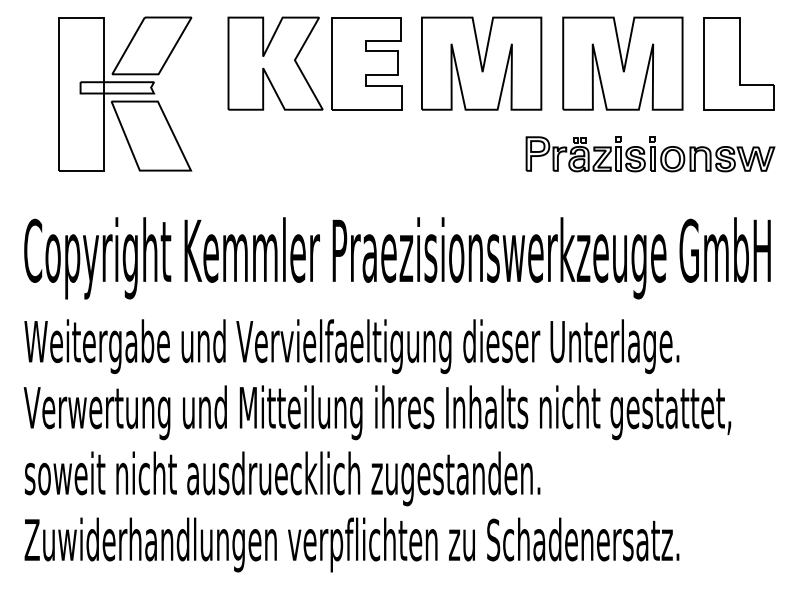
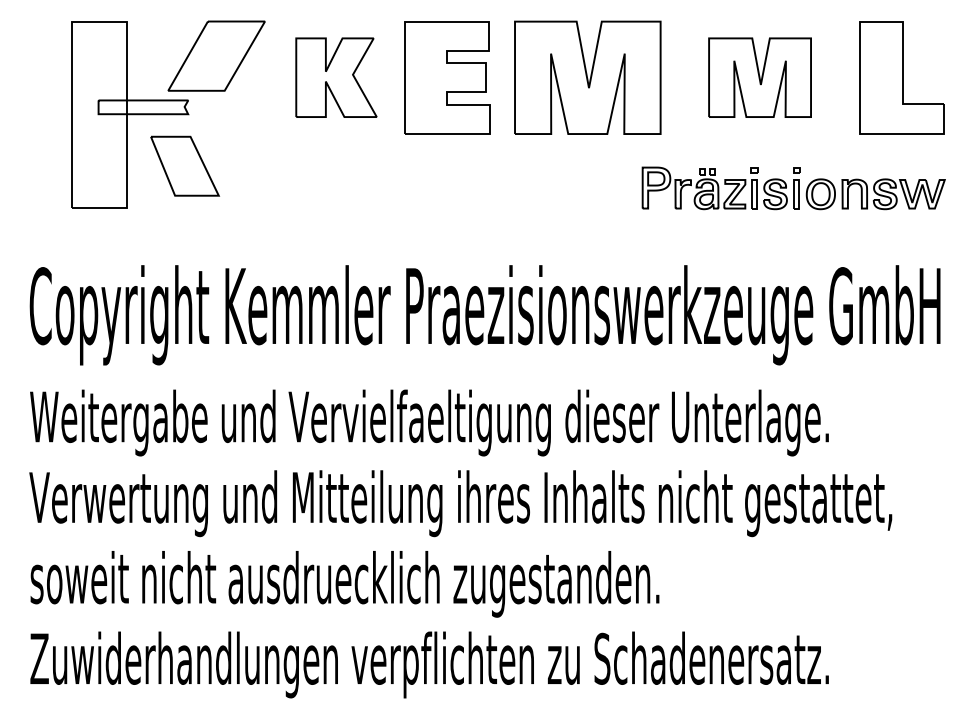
part: (151, 45) -> (216, 55), moved
part: (275, 63) -> (336, 77), size x0.7
part: (622, 63) -> (759, 77), size x0.7
part: (151, 136) -> (184, 166), size x0.7

